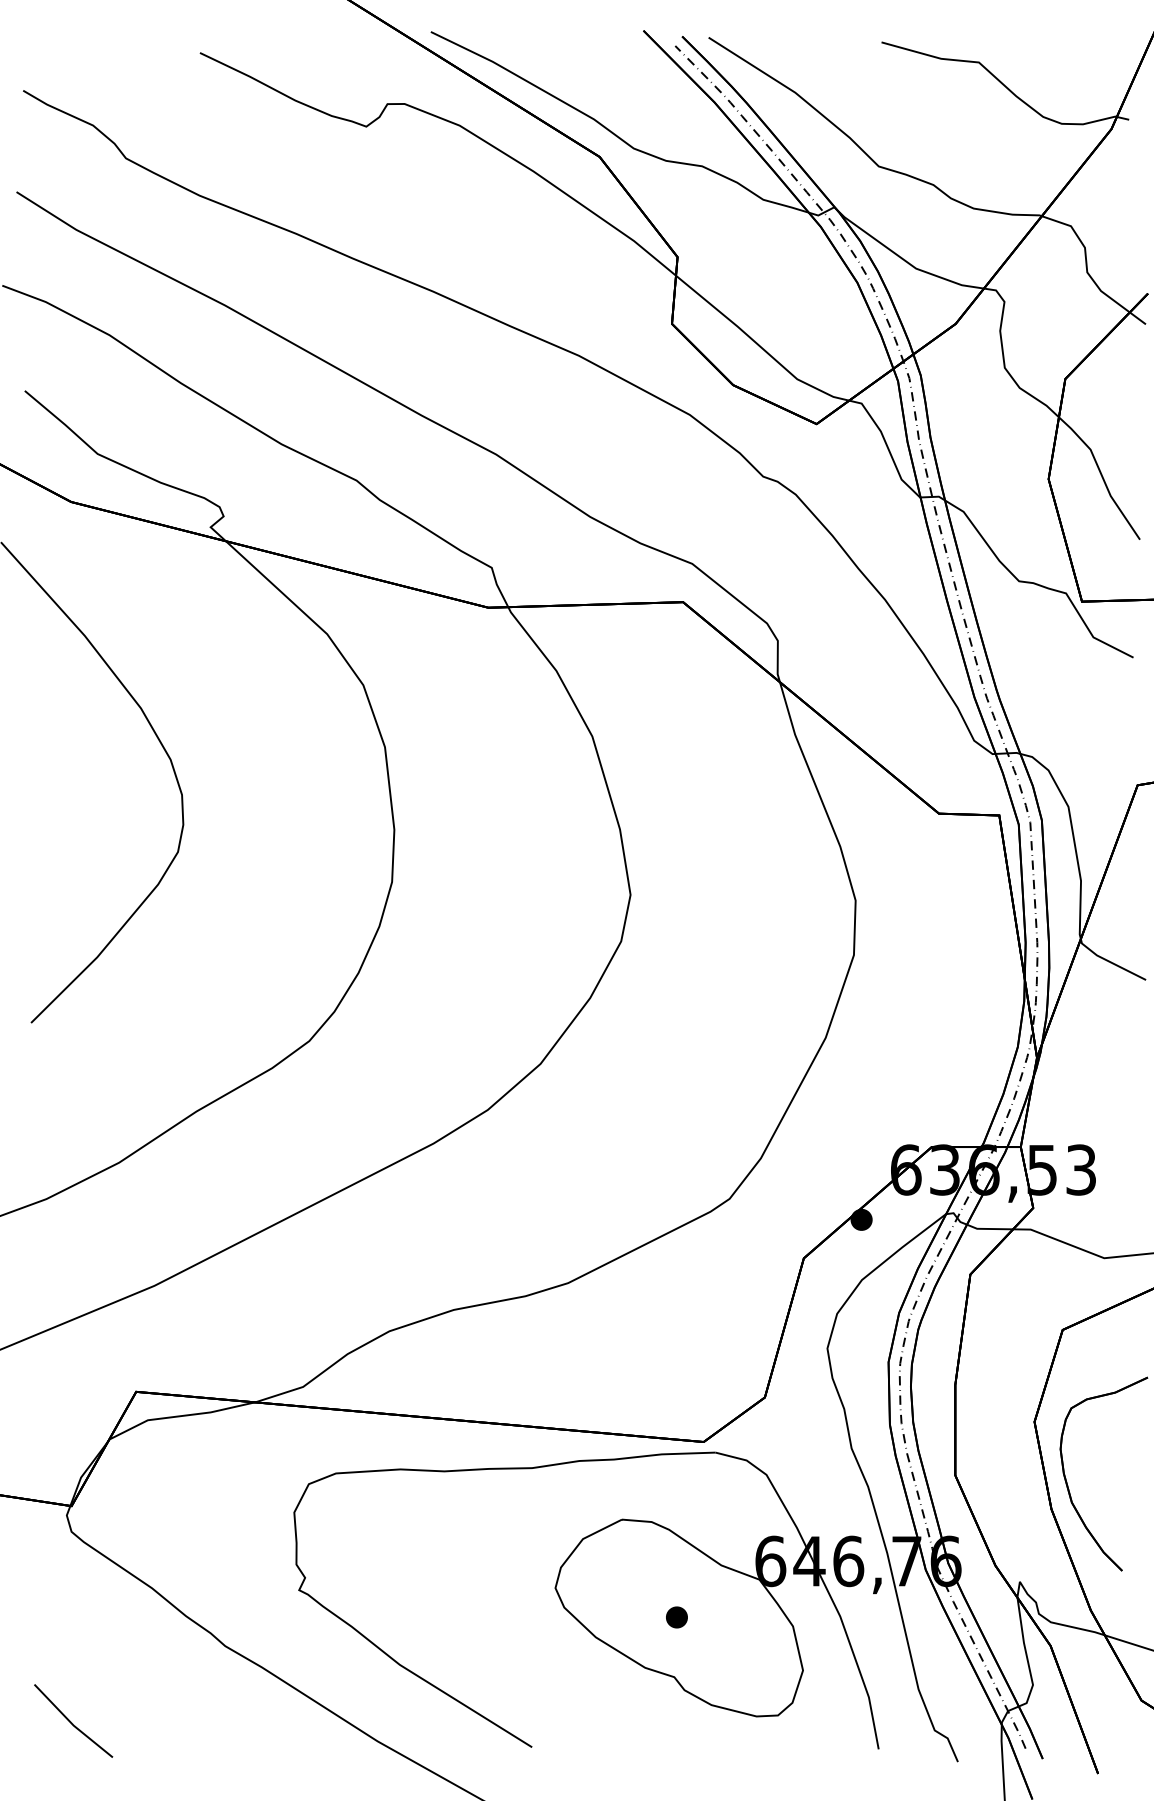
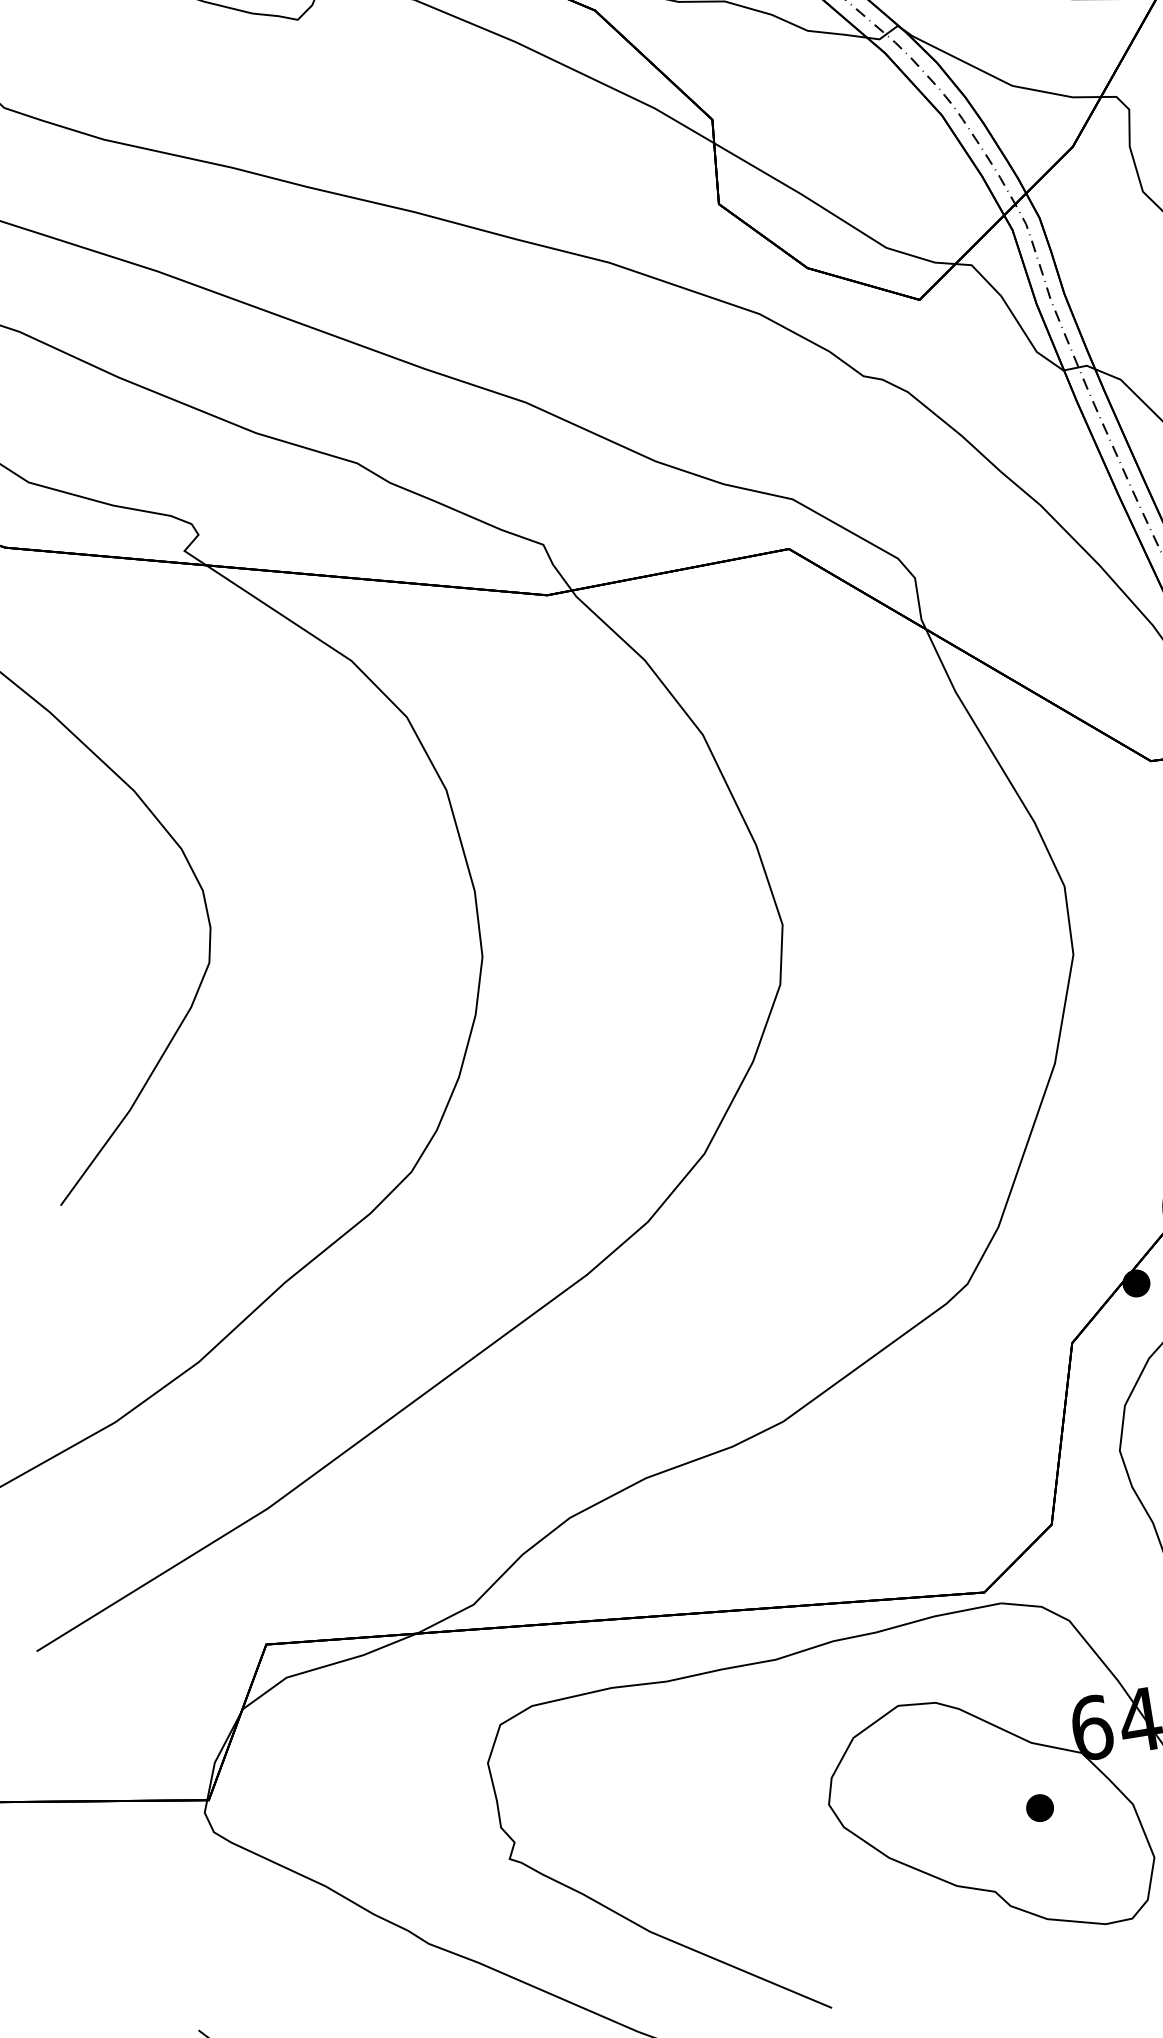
part: (676, 1617) -> (1039, 1808), moved

